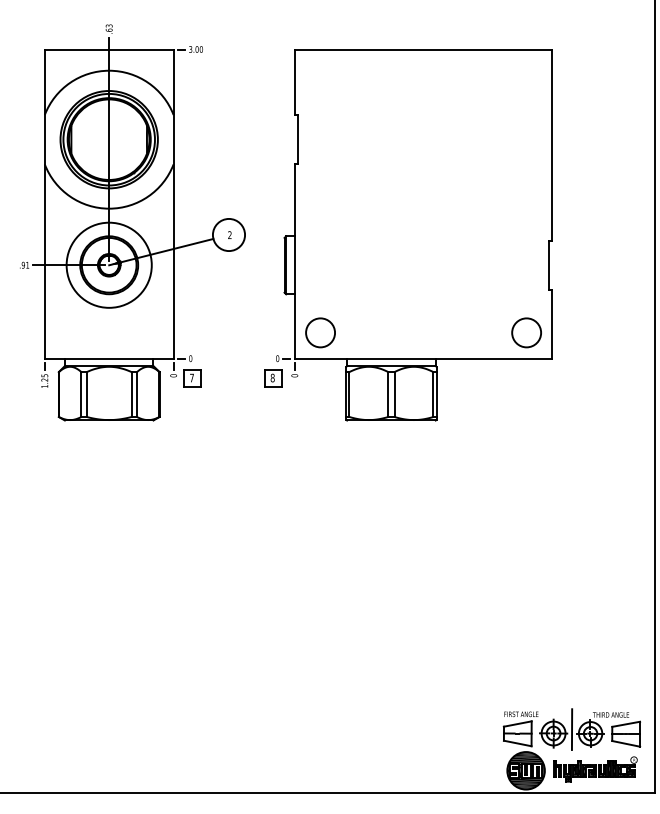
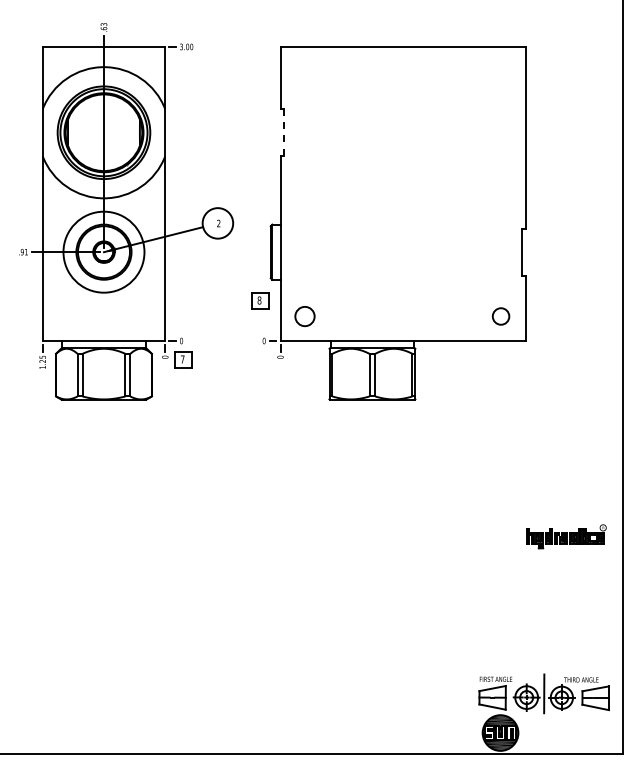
line: (298, 139) -> (284, 132), solid -> dashed
circle: (320, 332) -> (304, 316), size x0.7
circle: (526, 332) -> (500, 316), size x0.6
part: (273, 378) -> (260, 300), moved
part: (595, 769) -> (566, 536), moved

